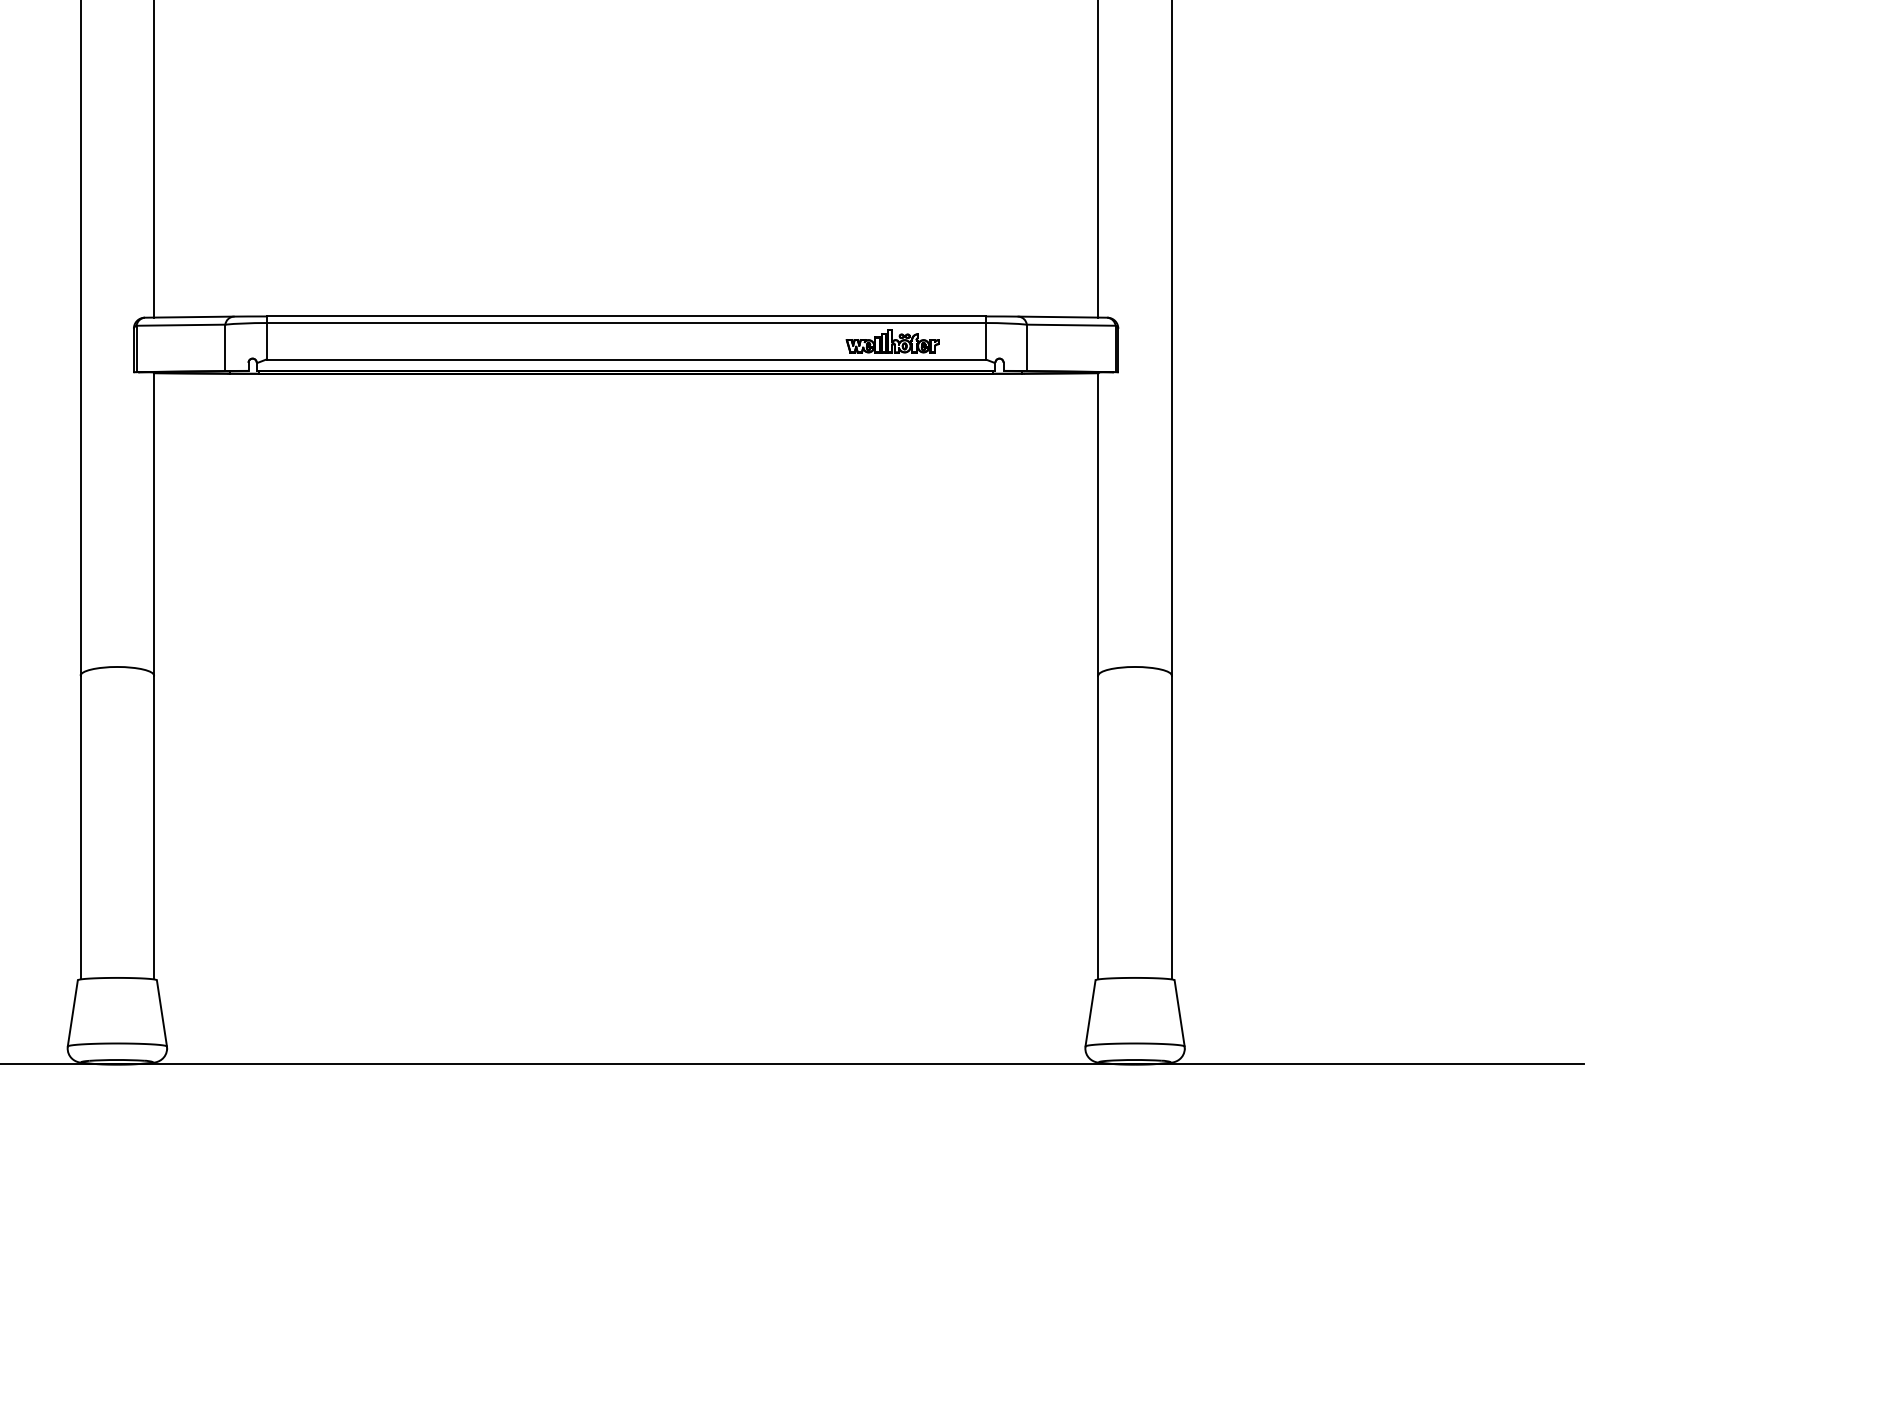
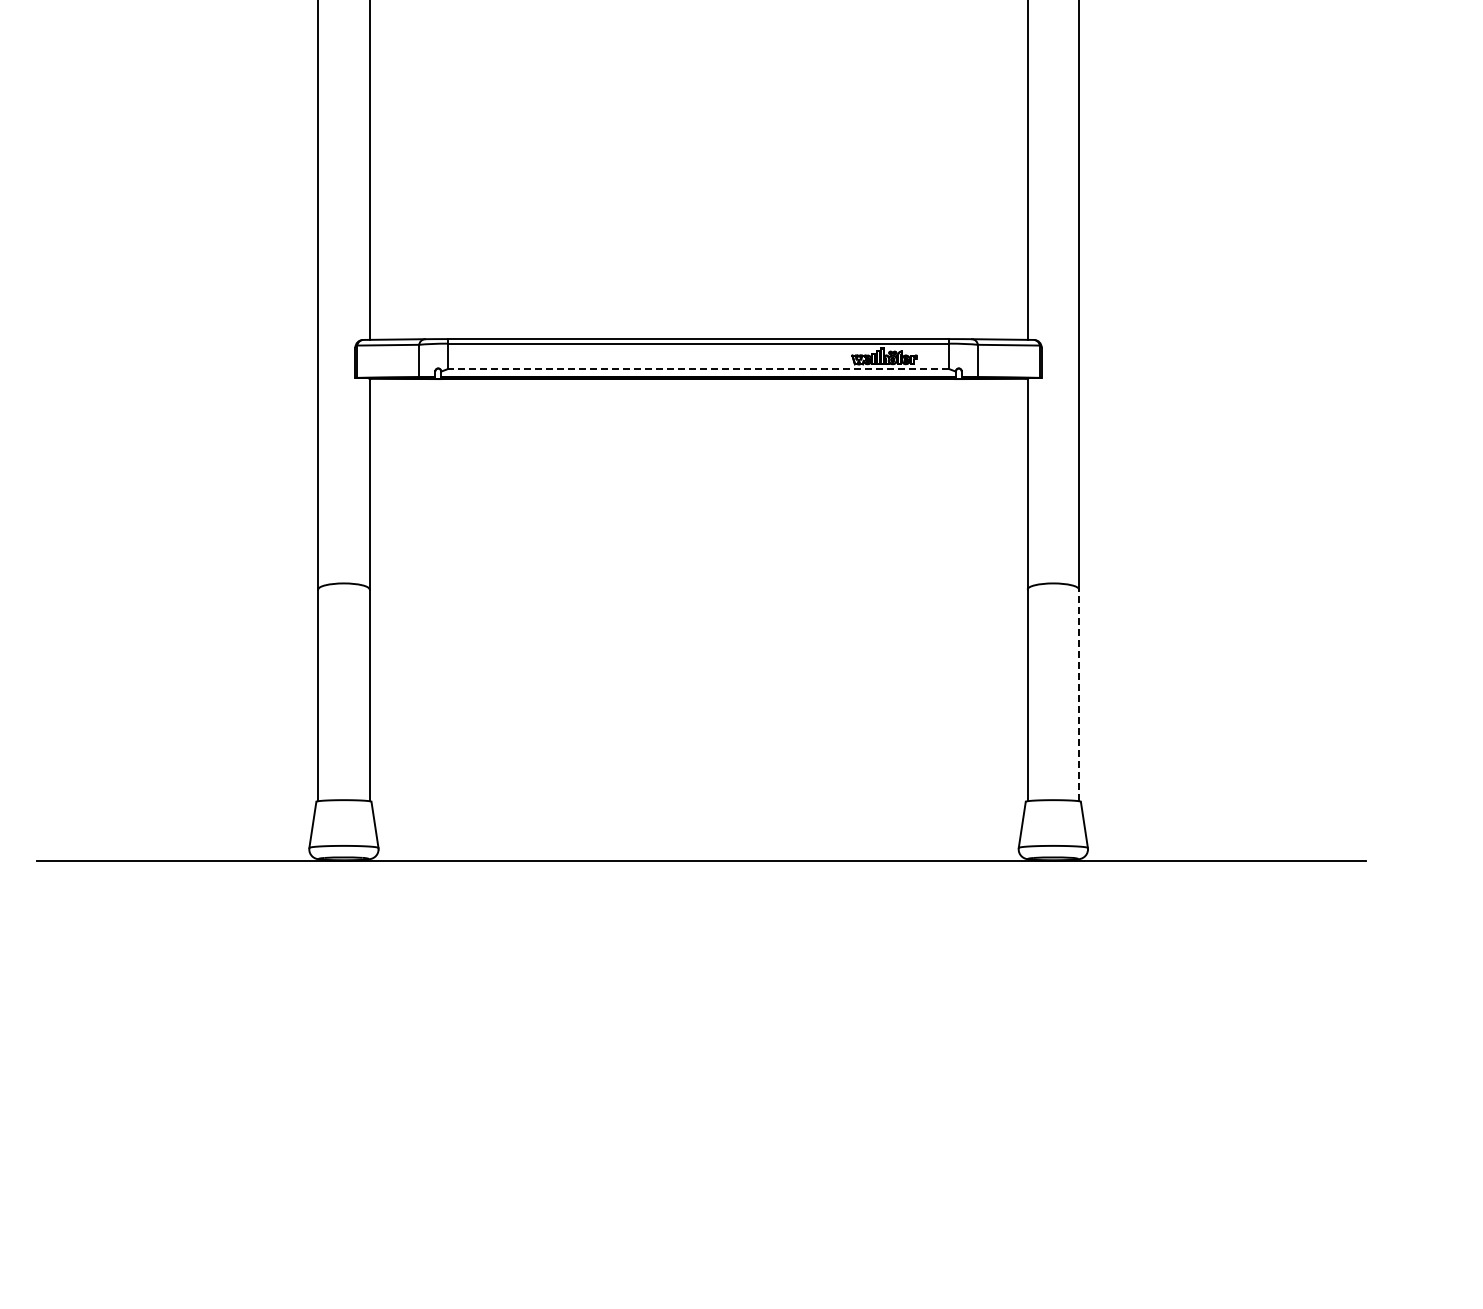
line: (626, 360) -> (698, 369), solid -> dashed
line: (1171, 827) -> (1078, 695), solid -> dashed

